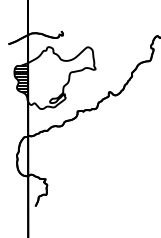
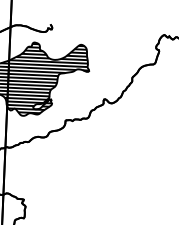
hatch: (61, 77) -> (48, 79), added

